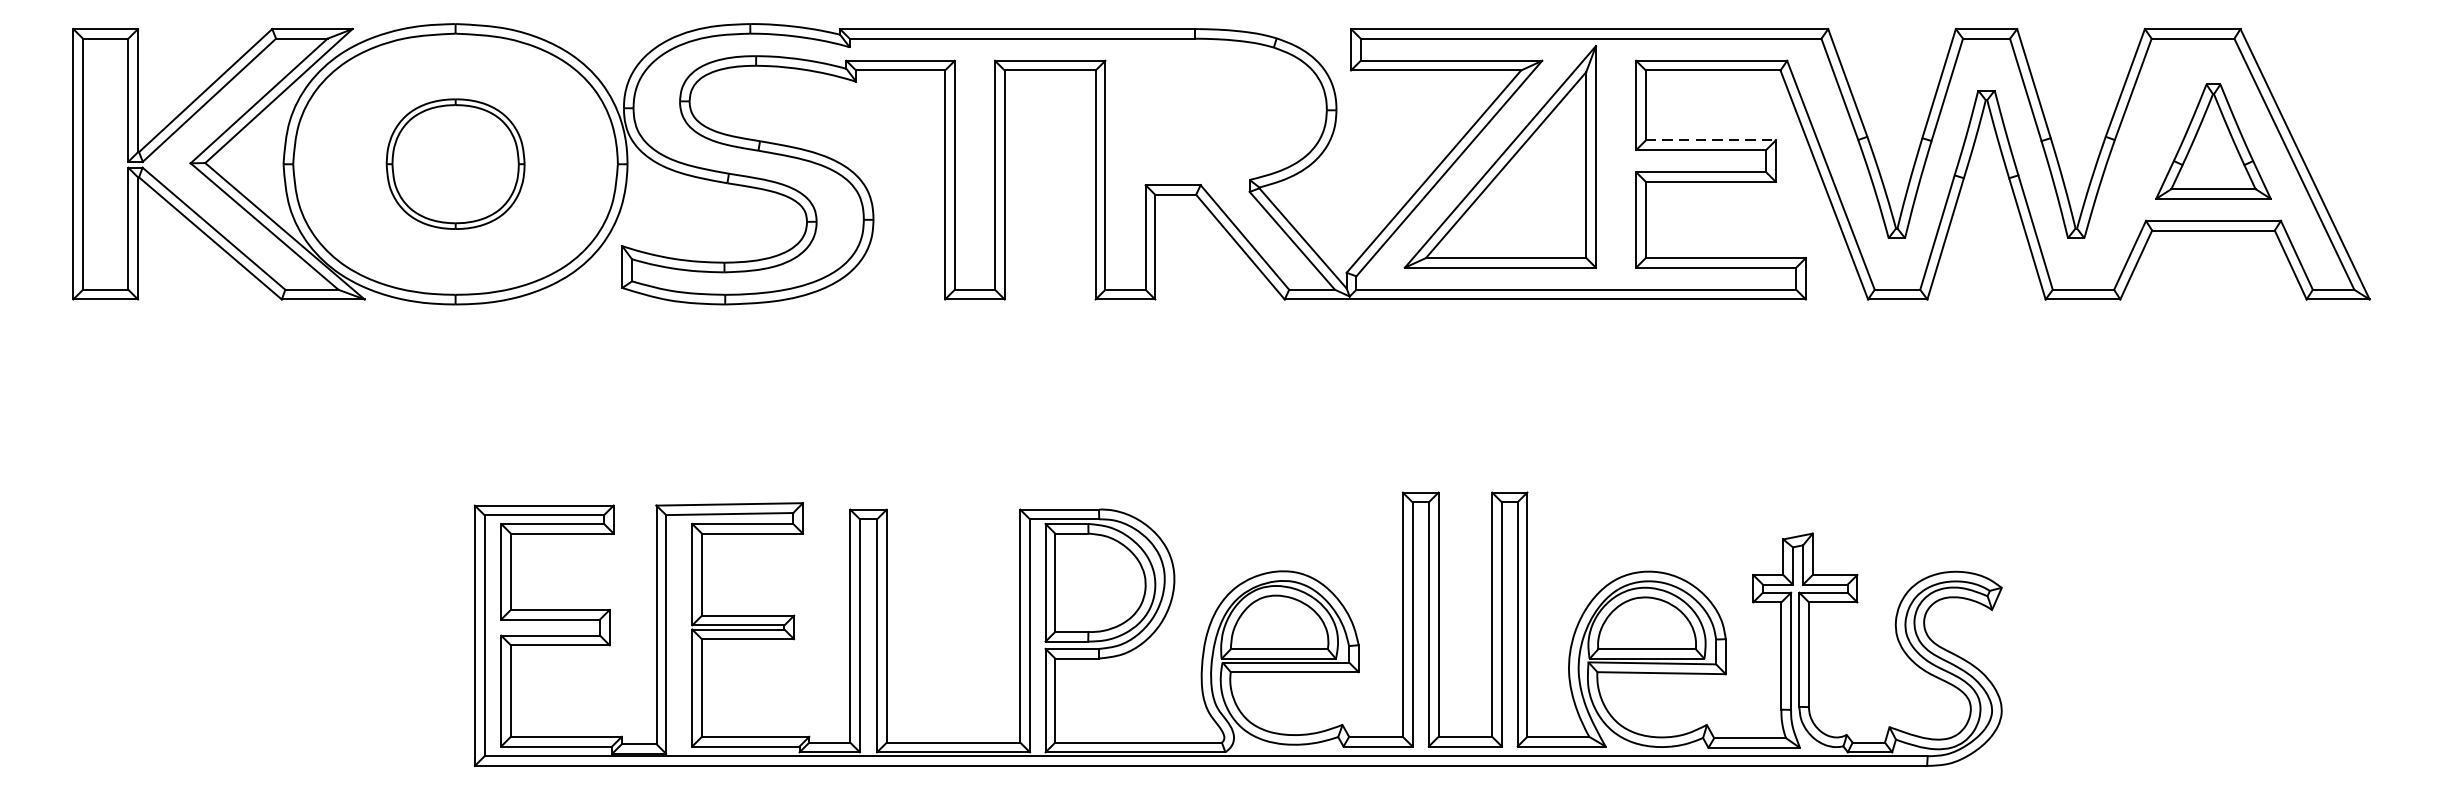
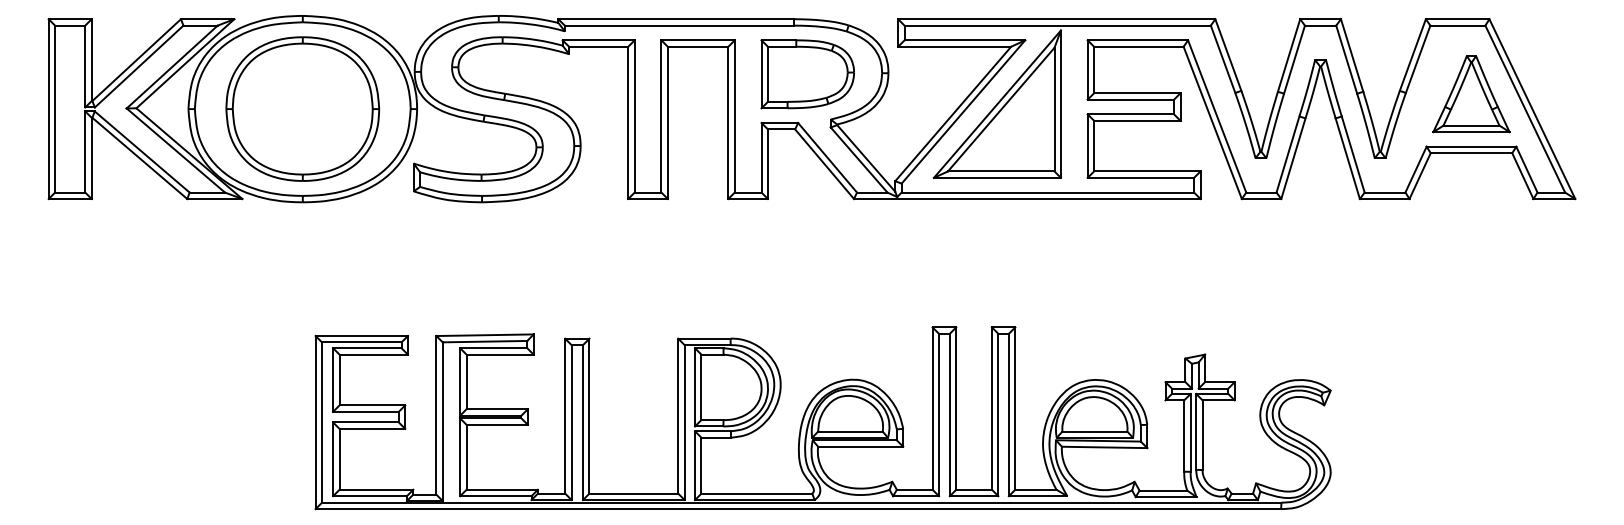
part: (1214, 112) -> (807, 74), added
line: (1711, 140) -> (1137, 93), dashed -> solid
part: (455, 163) -> (302, 108), size x1.67

